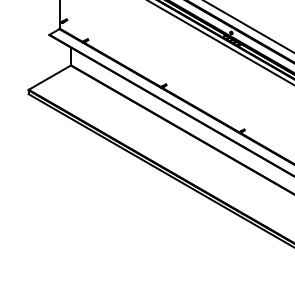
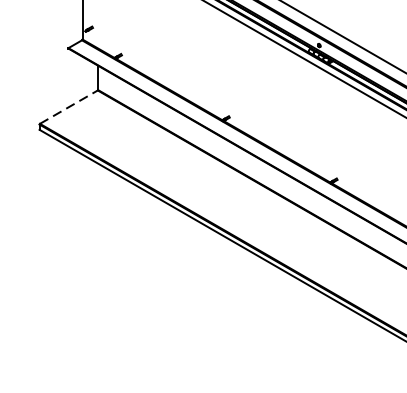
line: (50, 77) -> (69, 106), solid -> dashed

